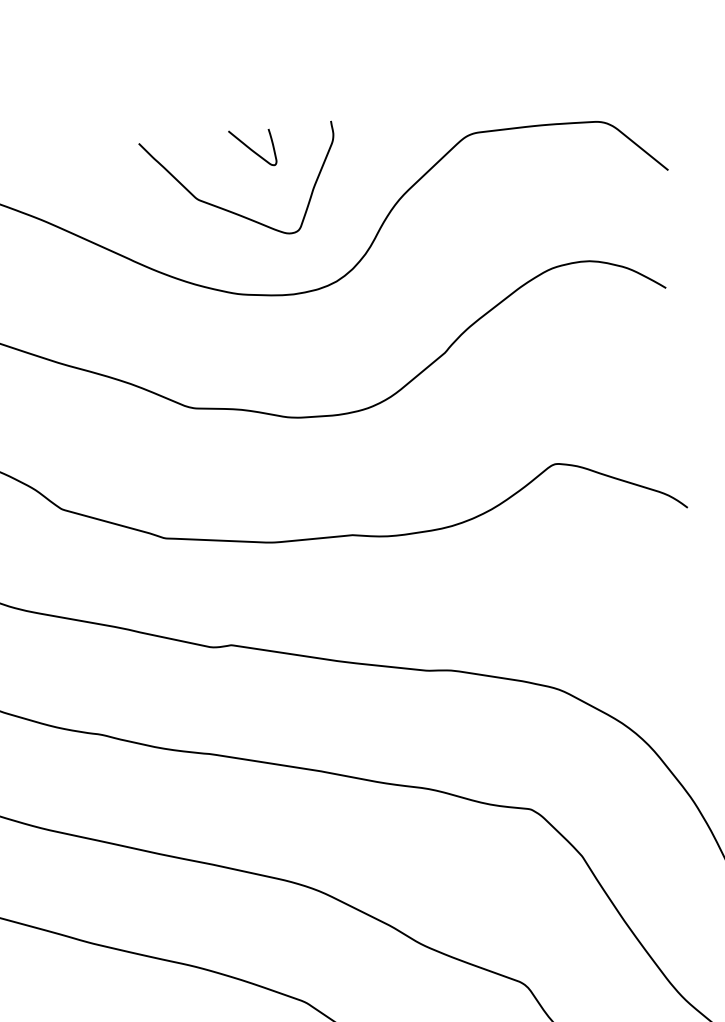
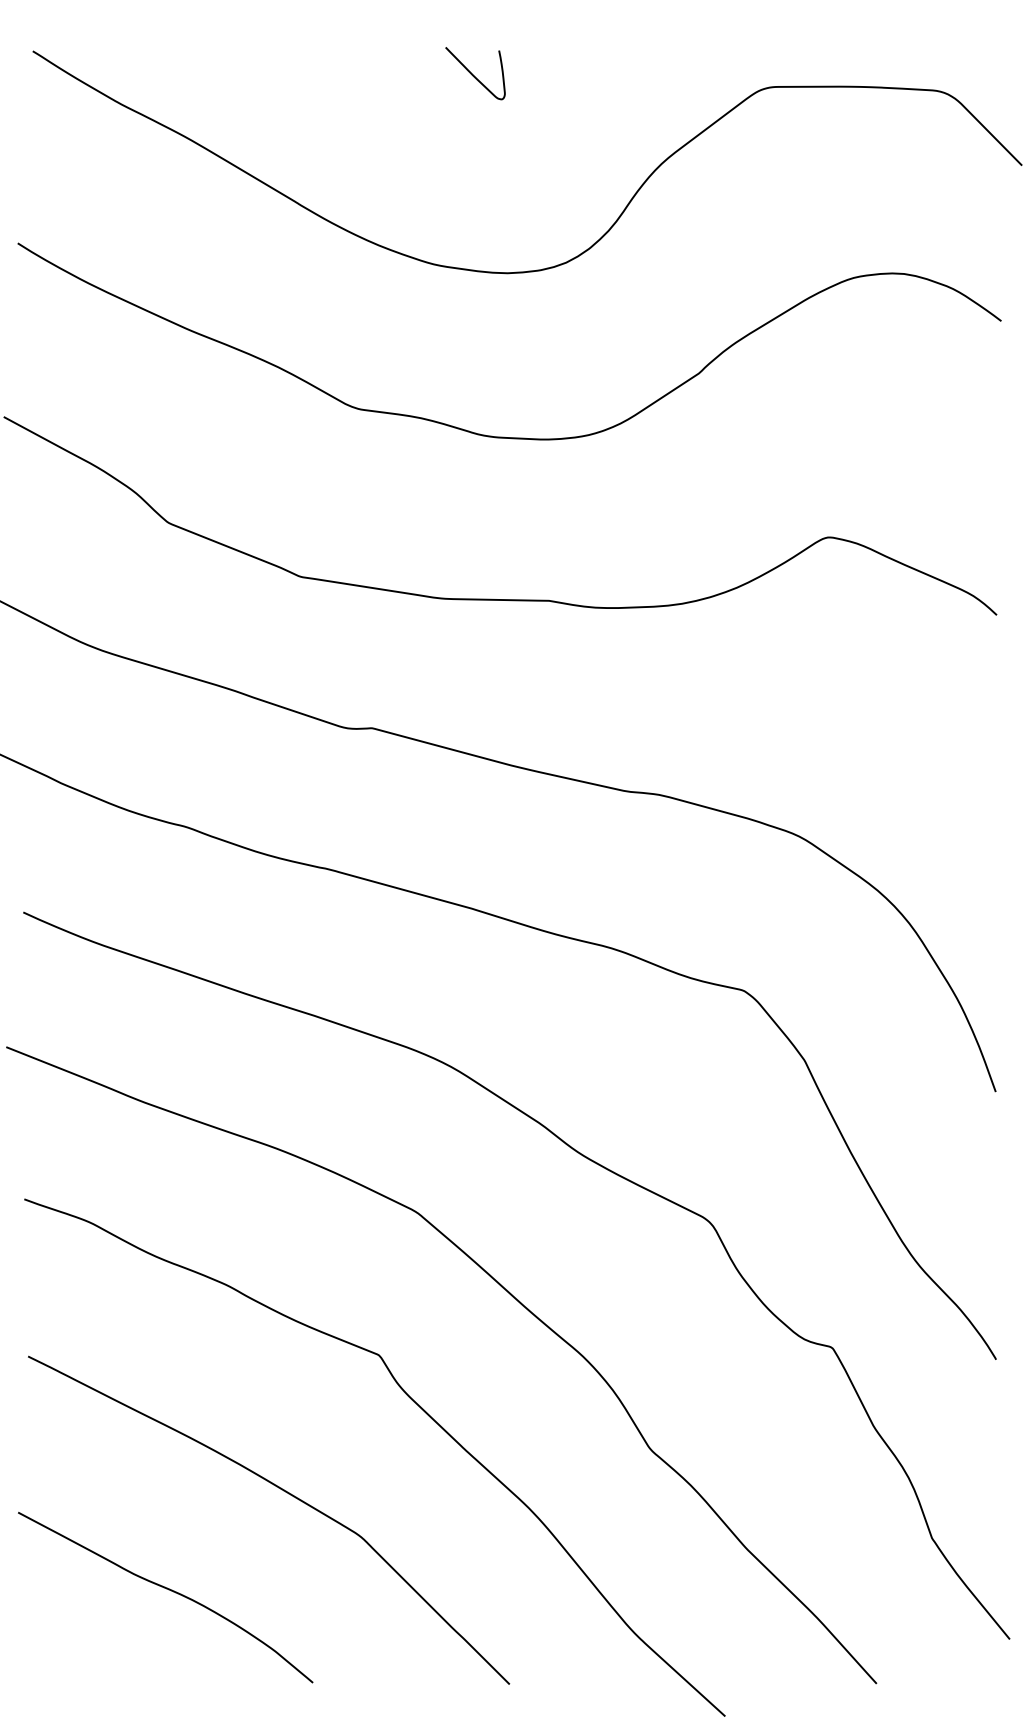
curve: (232, 211) -> (438, 154), removed

